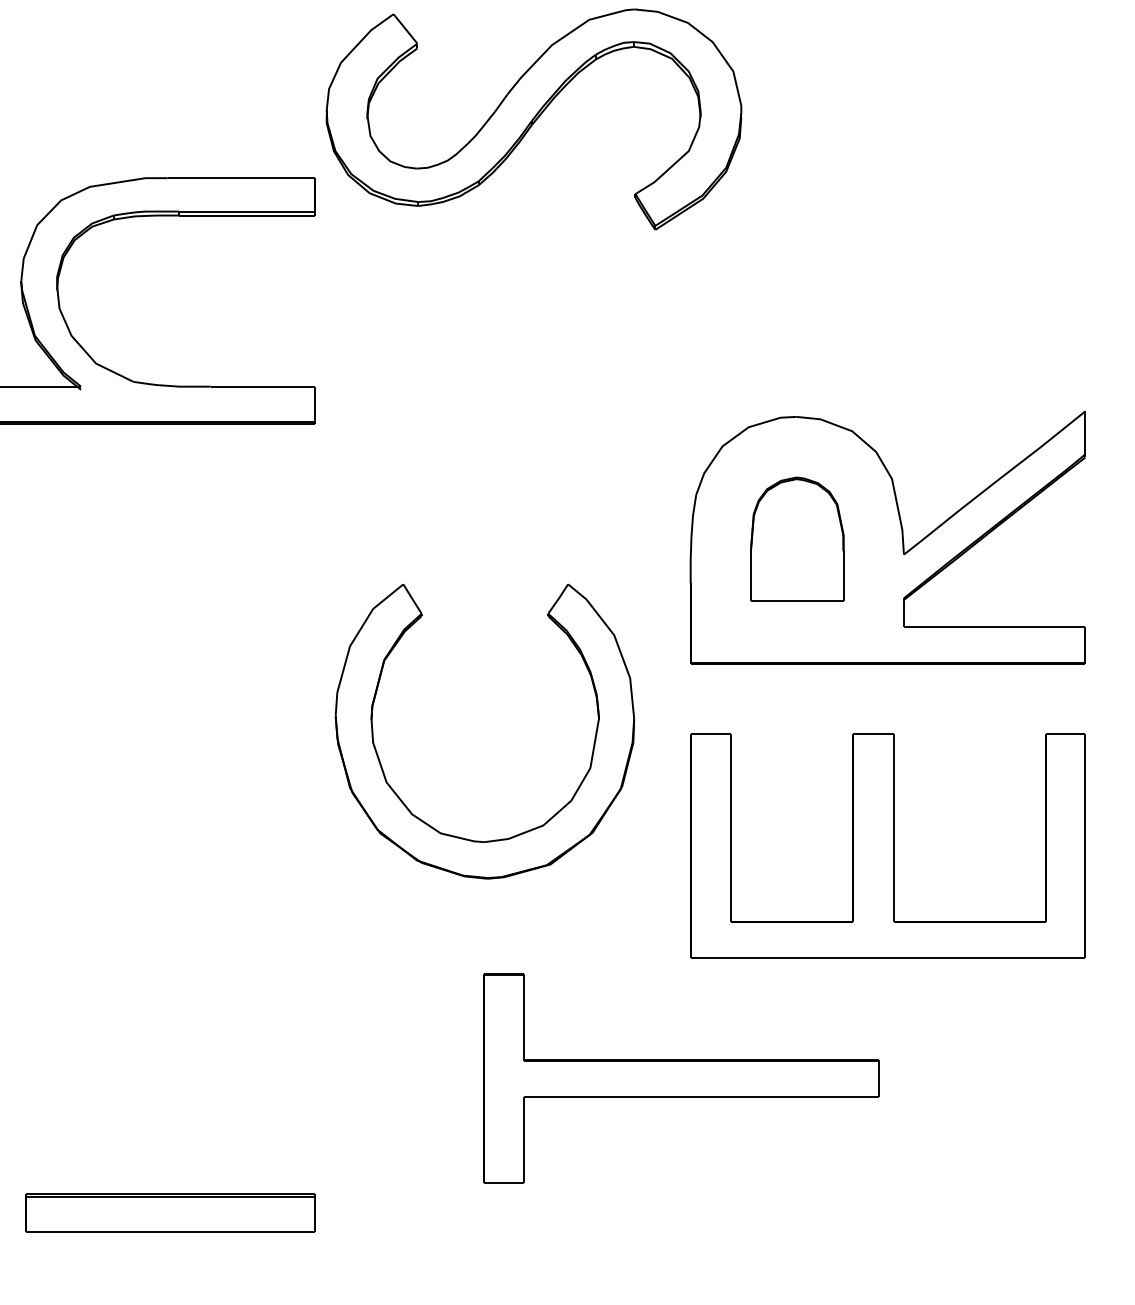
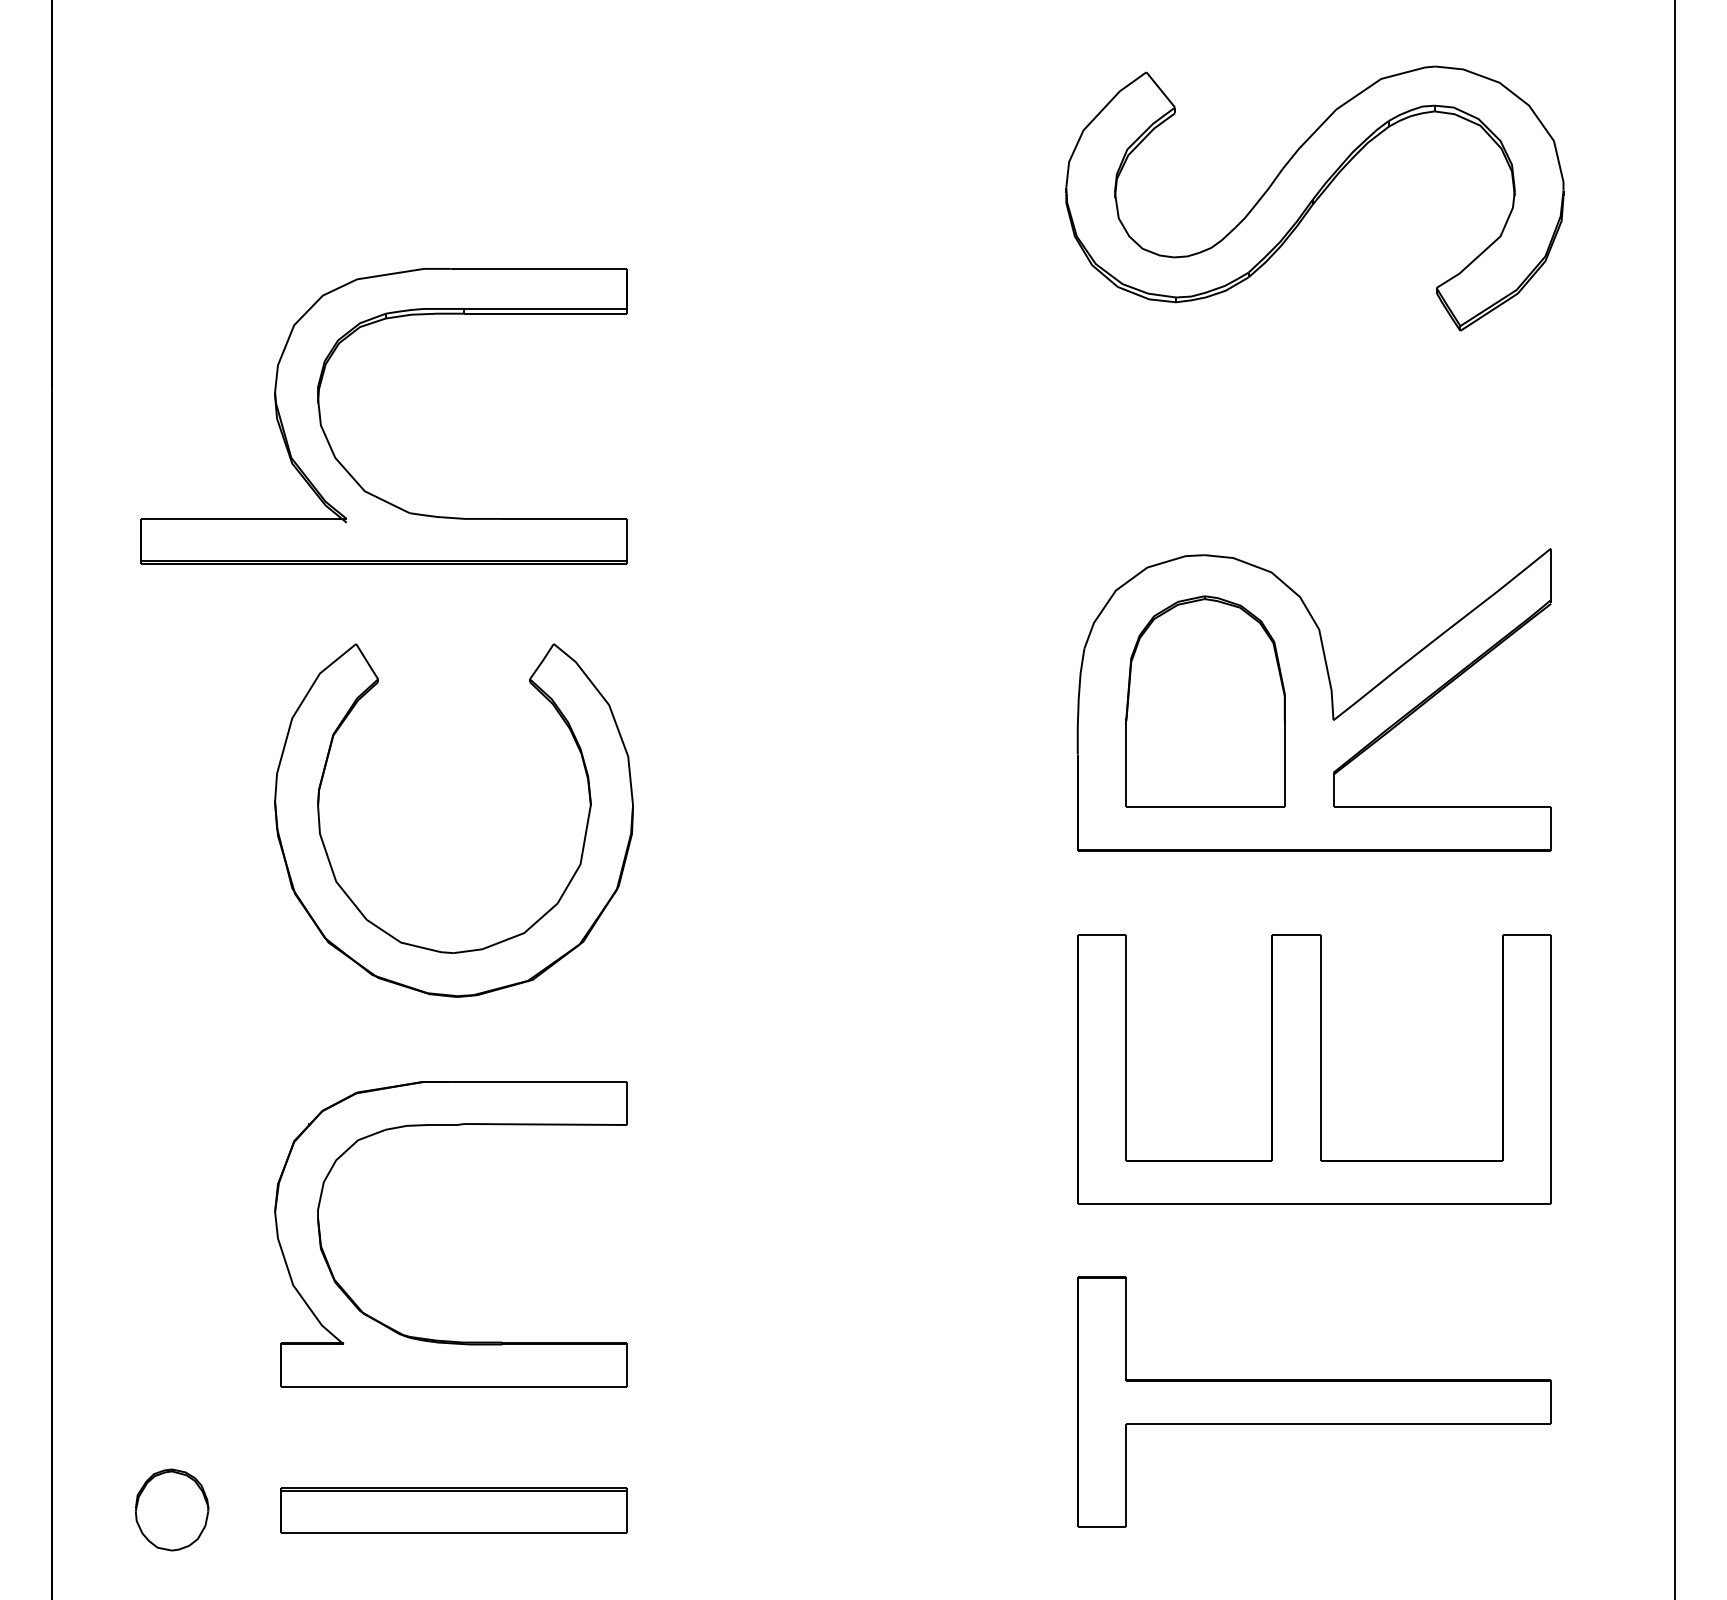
part: (533, 119) -> (1314, 198), moved
part: (797, 538) -> (1205, 701), size x1.43
part: (401, 799) -> (354, 902), moved
part: (158, 1070) -> (439, 1339), added
part: (681, 1078) -> (1314, 1401), moved

